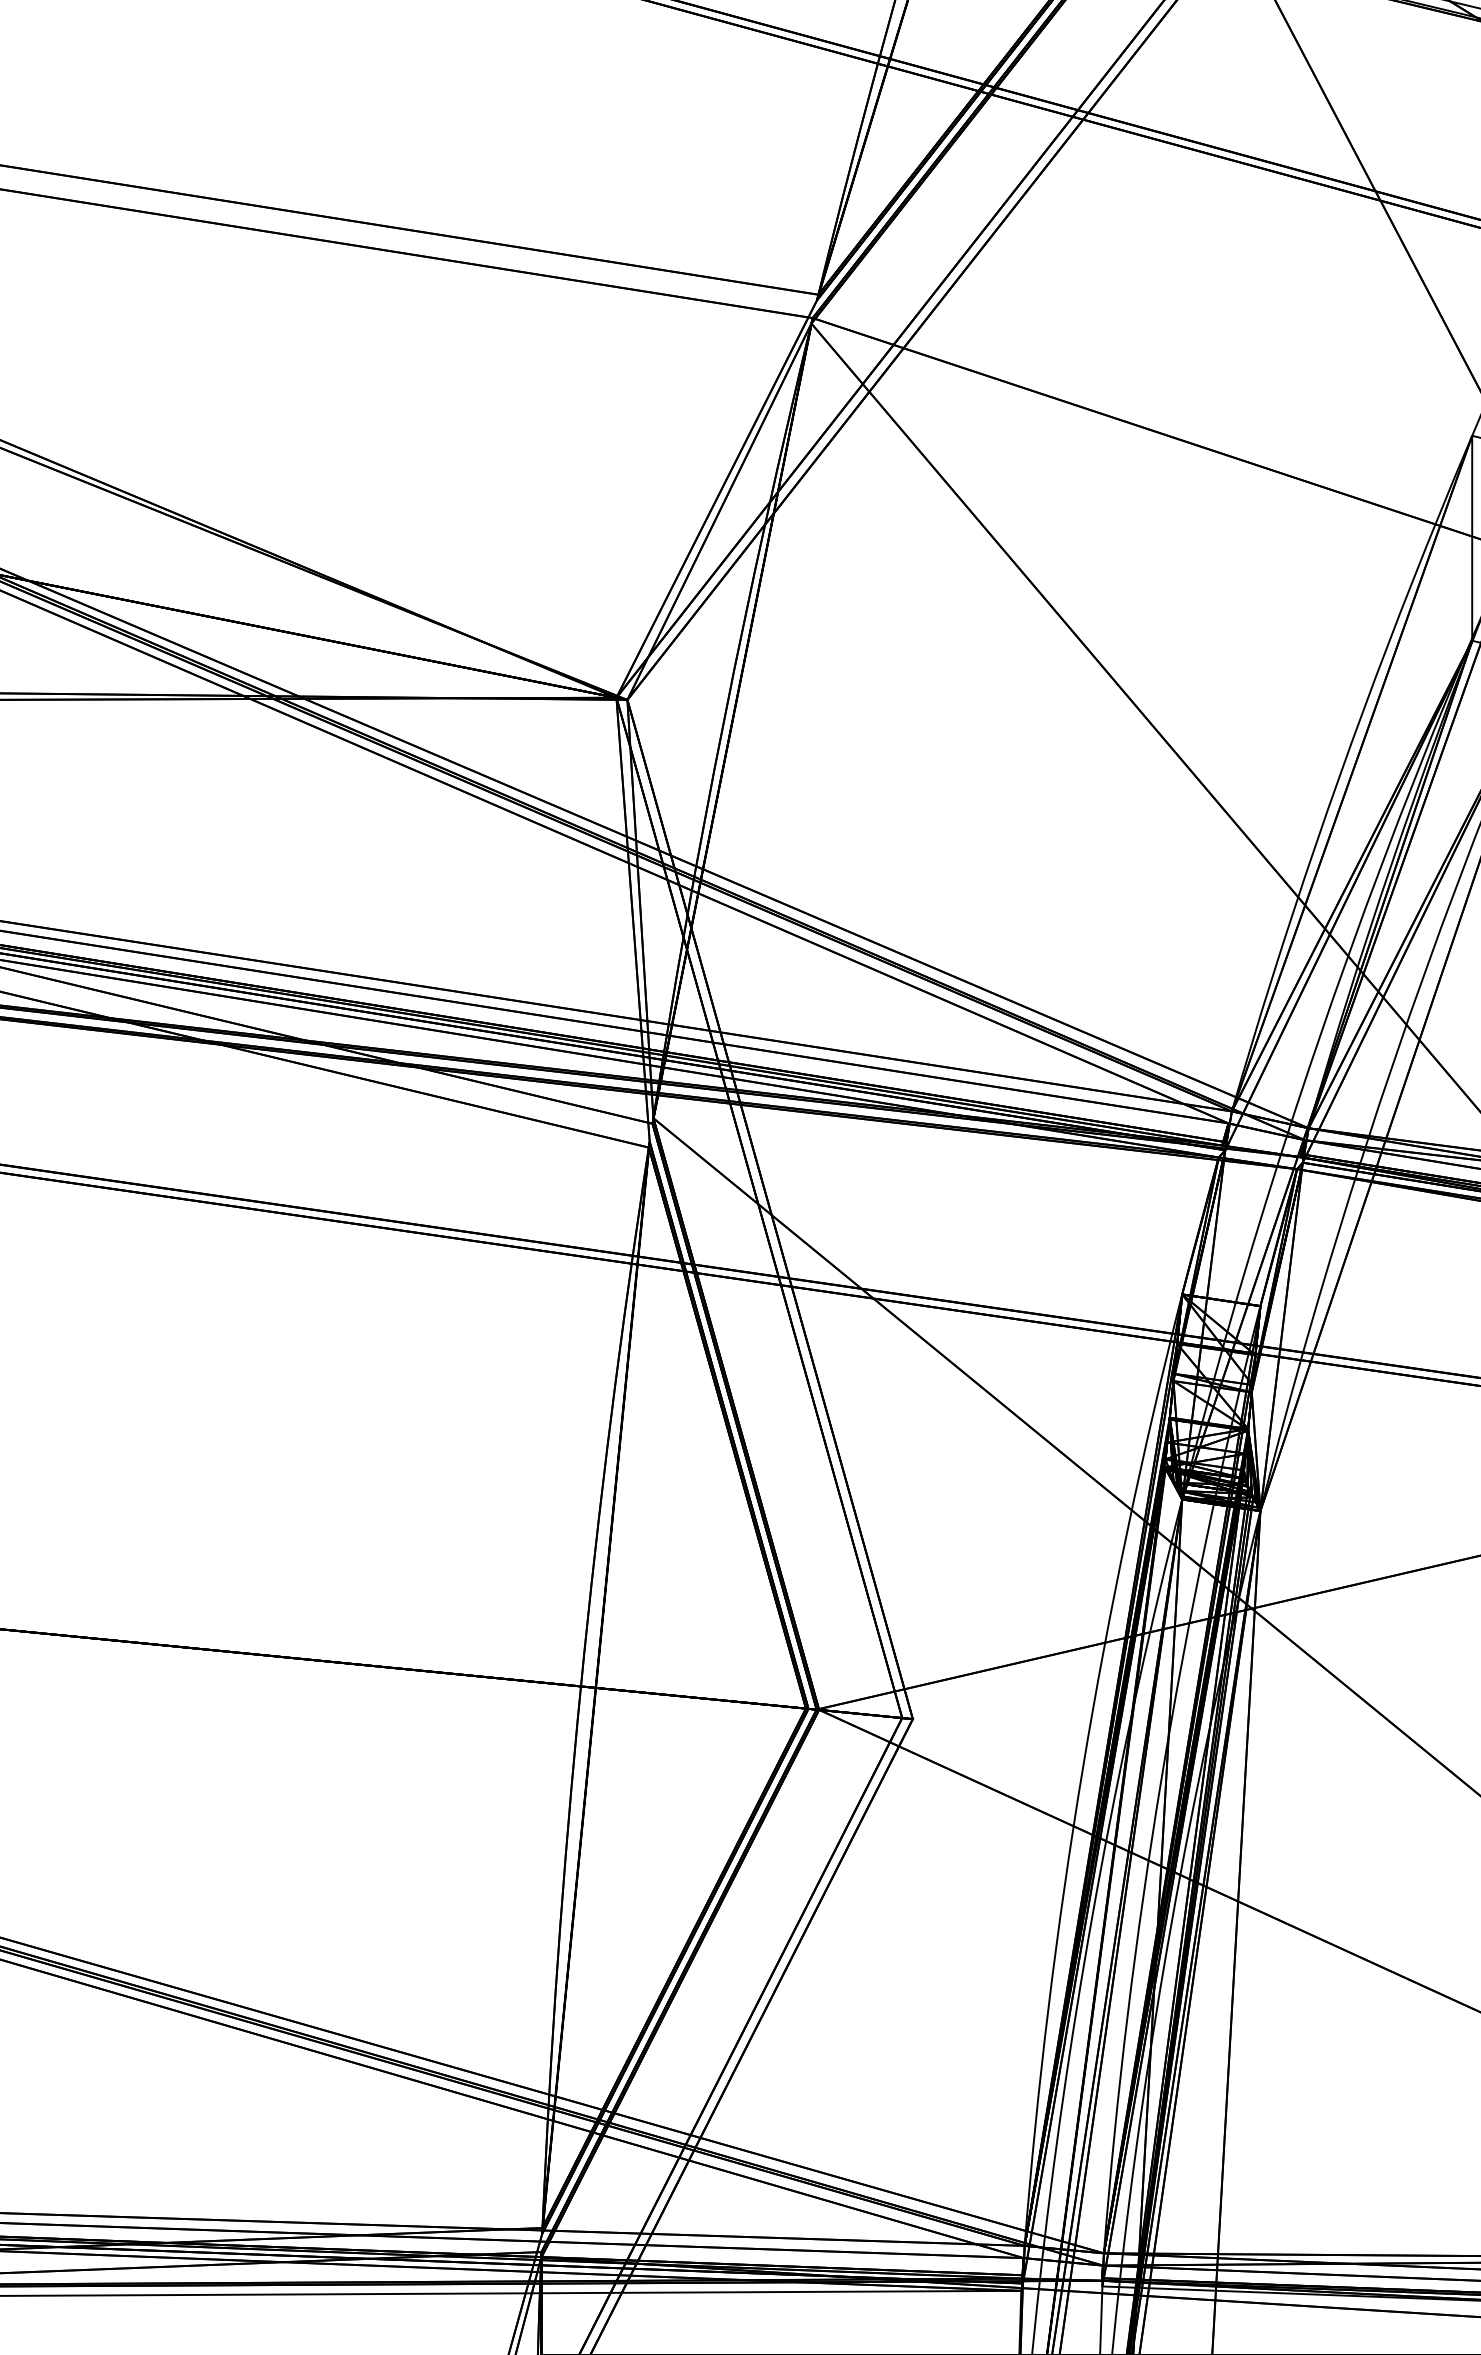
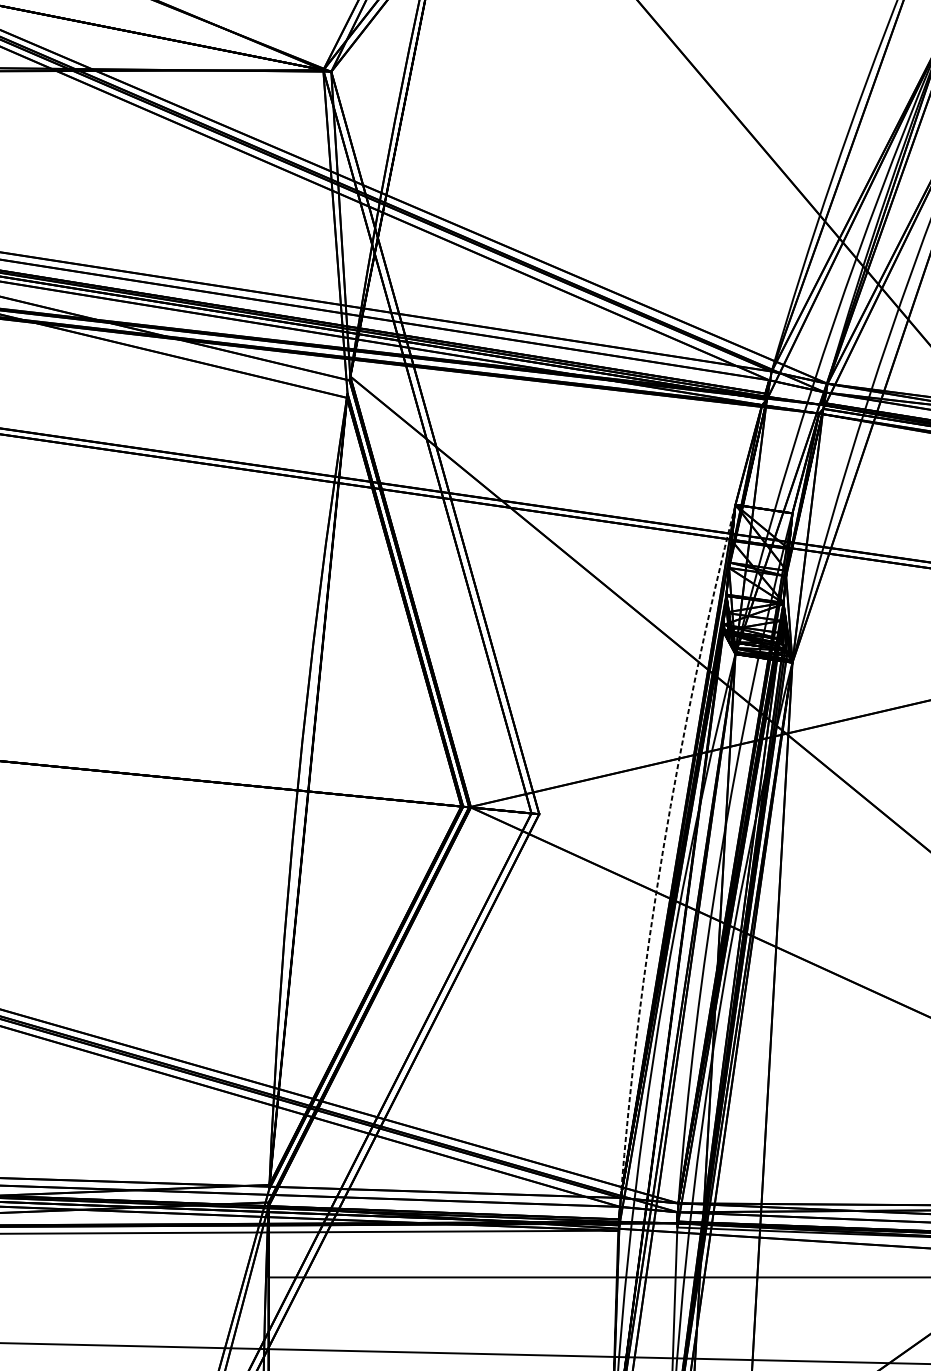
arc: (1082, 1768) -> (662, 850), solid -> dashed

